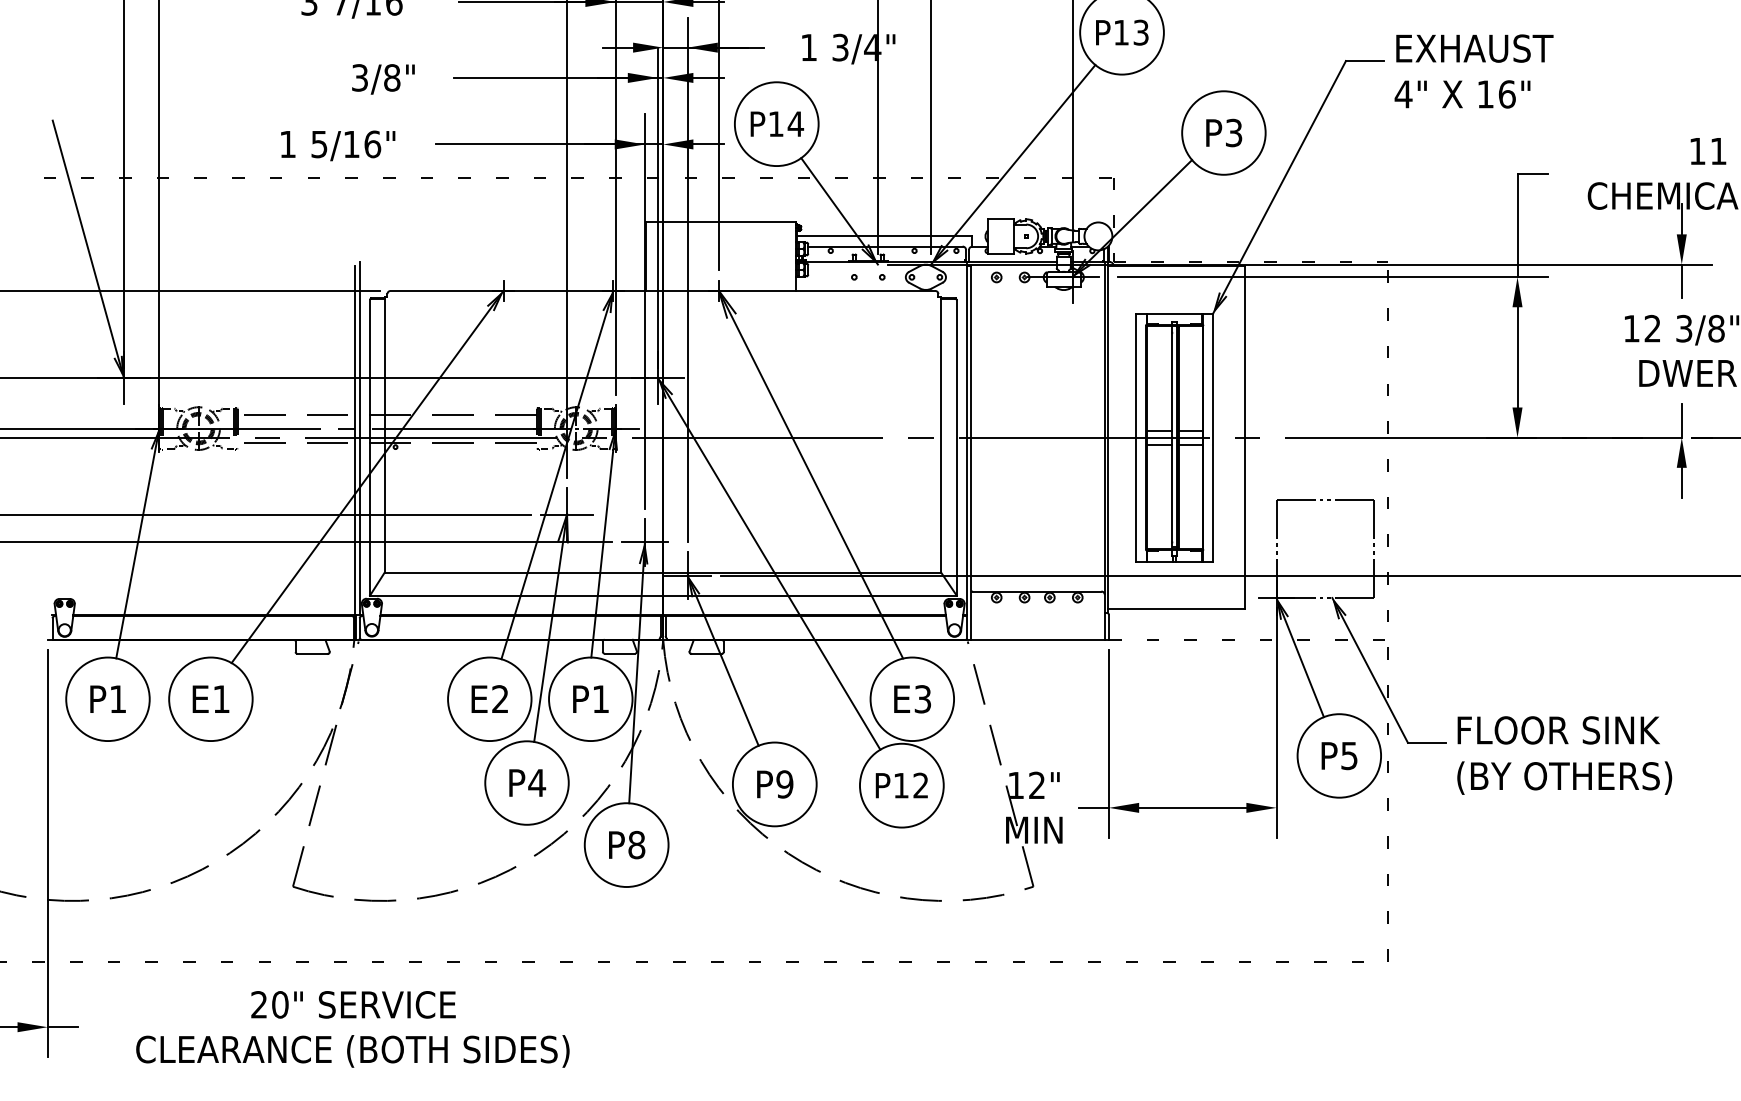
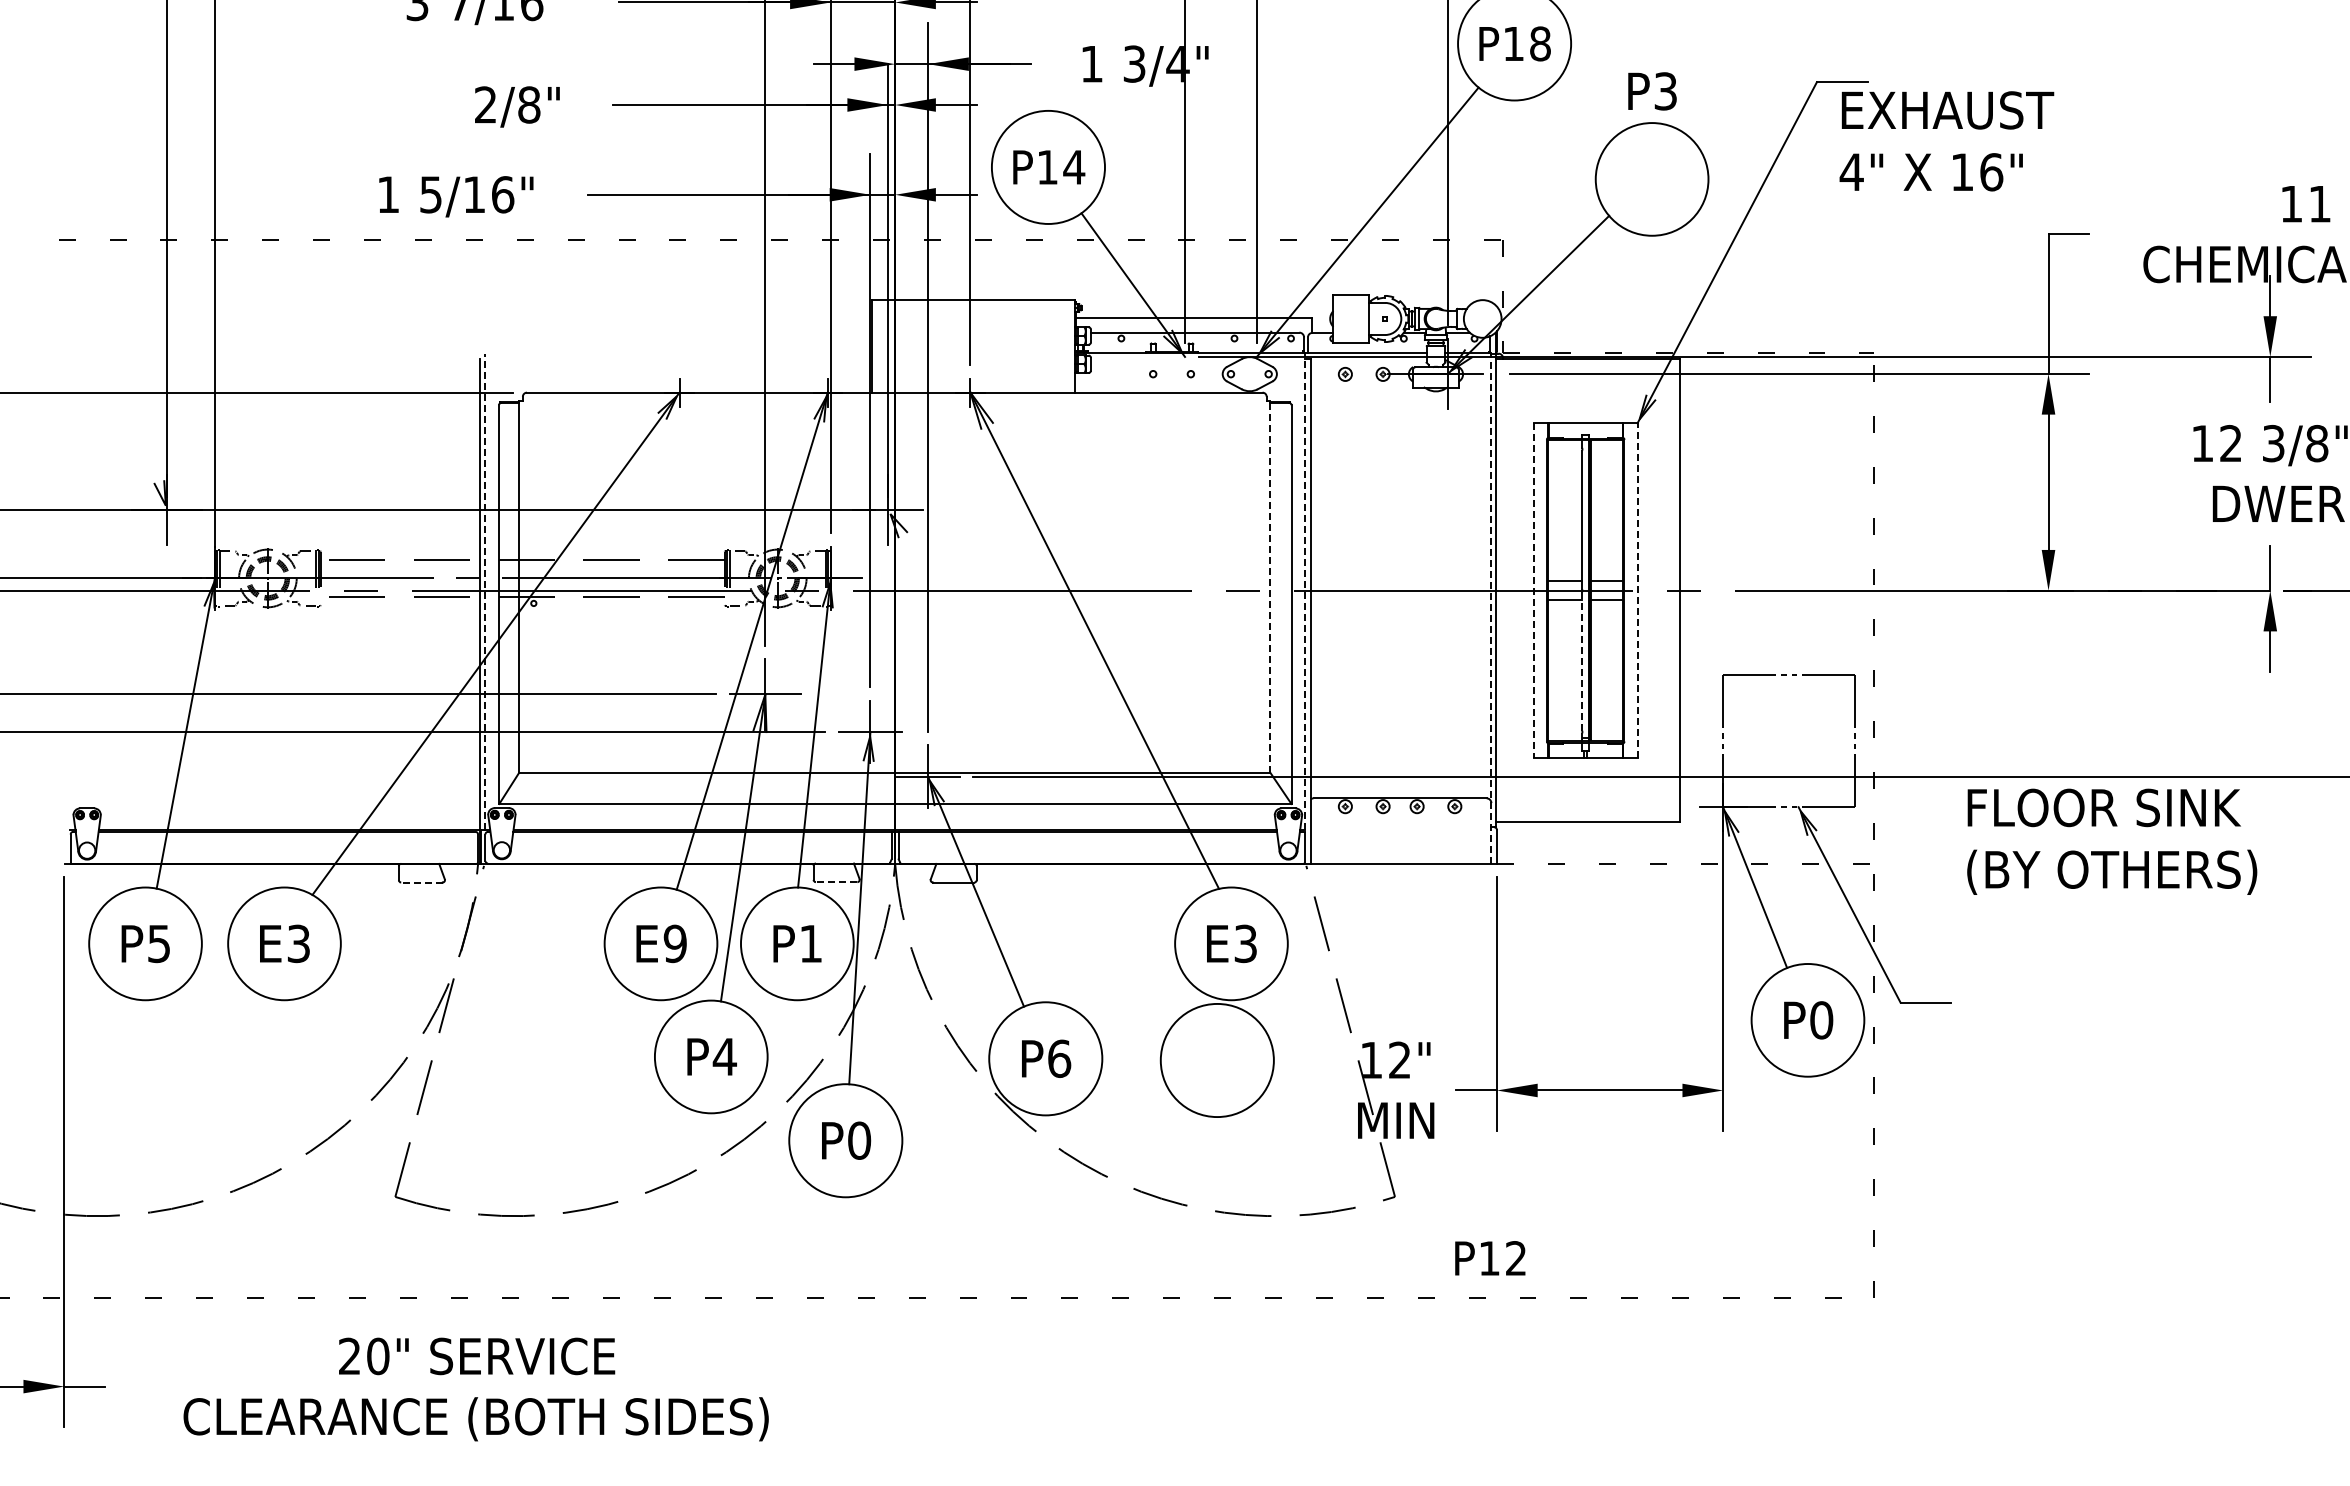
text: (1141, 32) -> (1540, 43), P13 -> P18
text: (1473, 71) -> (1946, 141), moved
text: (359, 77) -> (485, 104), 3/8" -> 2/8"
text: (1224, 133) -> (1652, 91), moved
line: (87, 249) -> (118, 336), removed
line: (941, 434) -> (1270, 586), solid -> dashed
line: (1213, 437) -> (1637, 590), solid -> dashed
line: (359, 438) -> (485, 591), solid -> dashed
line: (967, 438) -> (1305, 591), solid -> dashed
line: (1136, 438) -> (1533, 591), solid -> dashed
line: (1104, 450) -> (1491, 608), solid -> dashed
line: (1172, 489) -> (1582, 660), solid -> dashed
line: (769, 563) -> (1038, 760), removed
line: (312, 653) -> (421, 882), solid -> dashed
line: (619, 653) -> (836, 882), solid -> dashed
text: (117, 699) -> (158, 944), P1 -> P5
text: (221, 699) -> (298, 943), E1 -> E3
text: (499, 699) -> (674, 943), E2 -> E9
text: (1564, 755) -> (2112, 841), moved
text: (1349, 756) -> (1821, 1020), P5 -> P0
text: (784, 784) -> (1059, 1058), P9 -> P6
text: (901, 785) -> (1490, 1258), moved
text: (636, 844) -> (859, 1140), P8 -> P0

